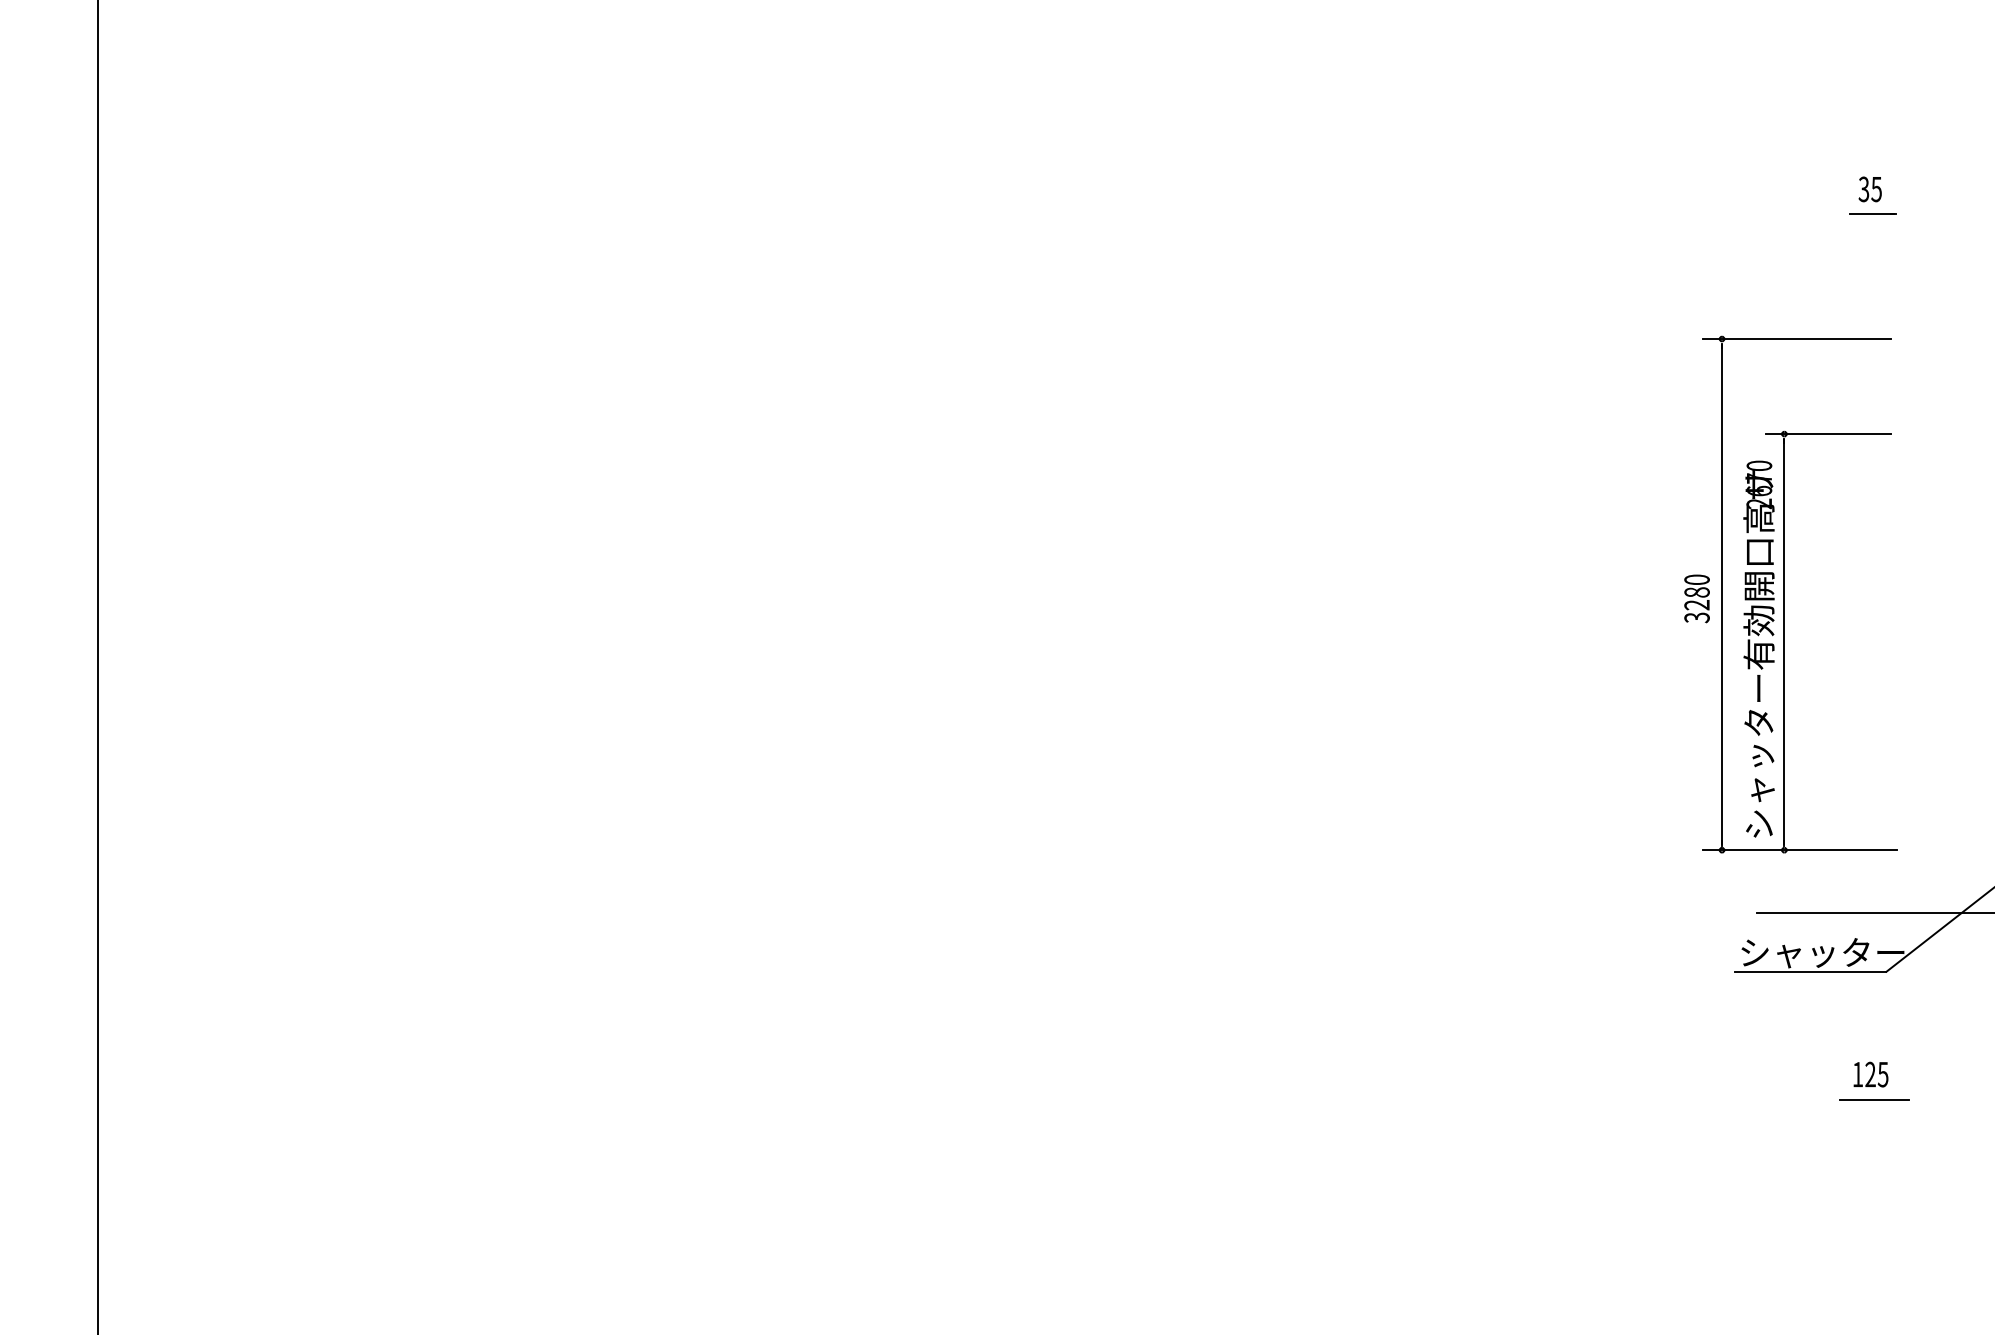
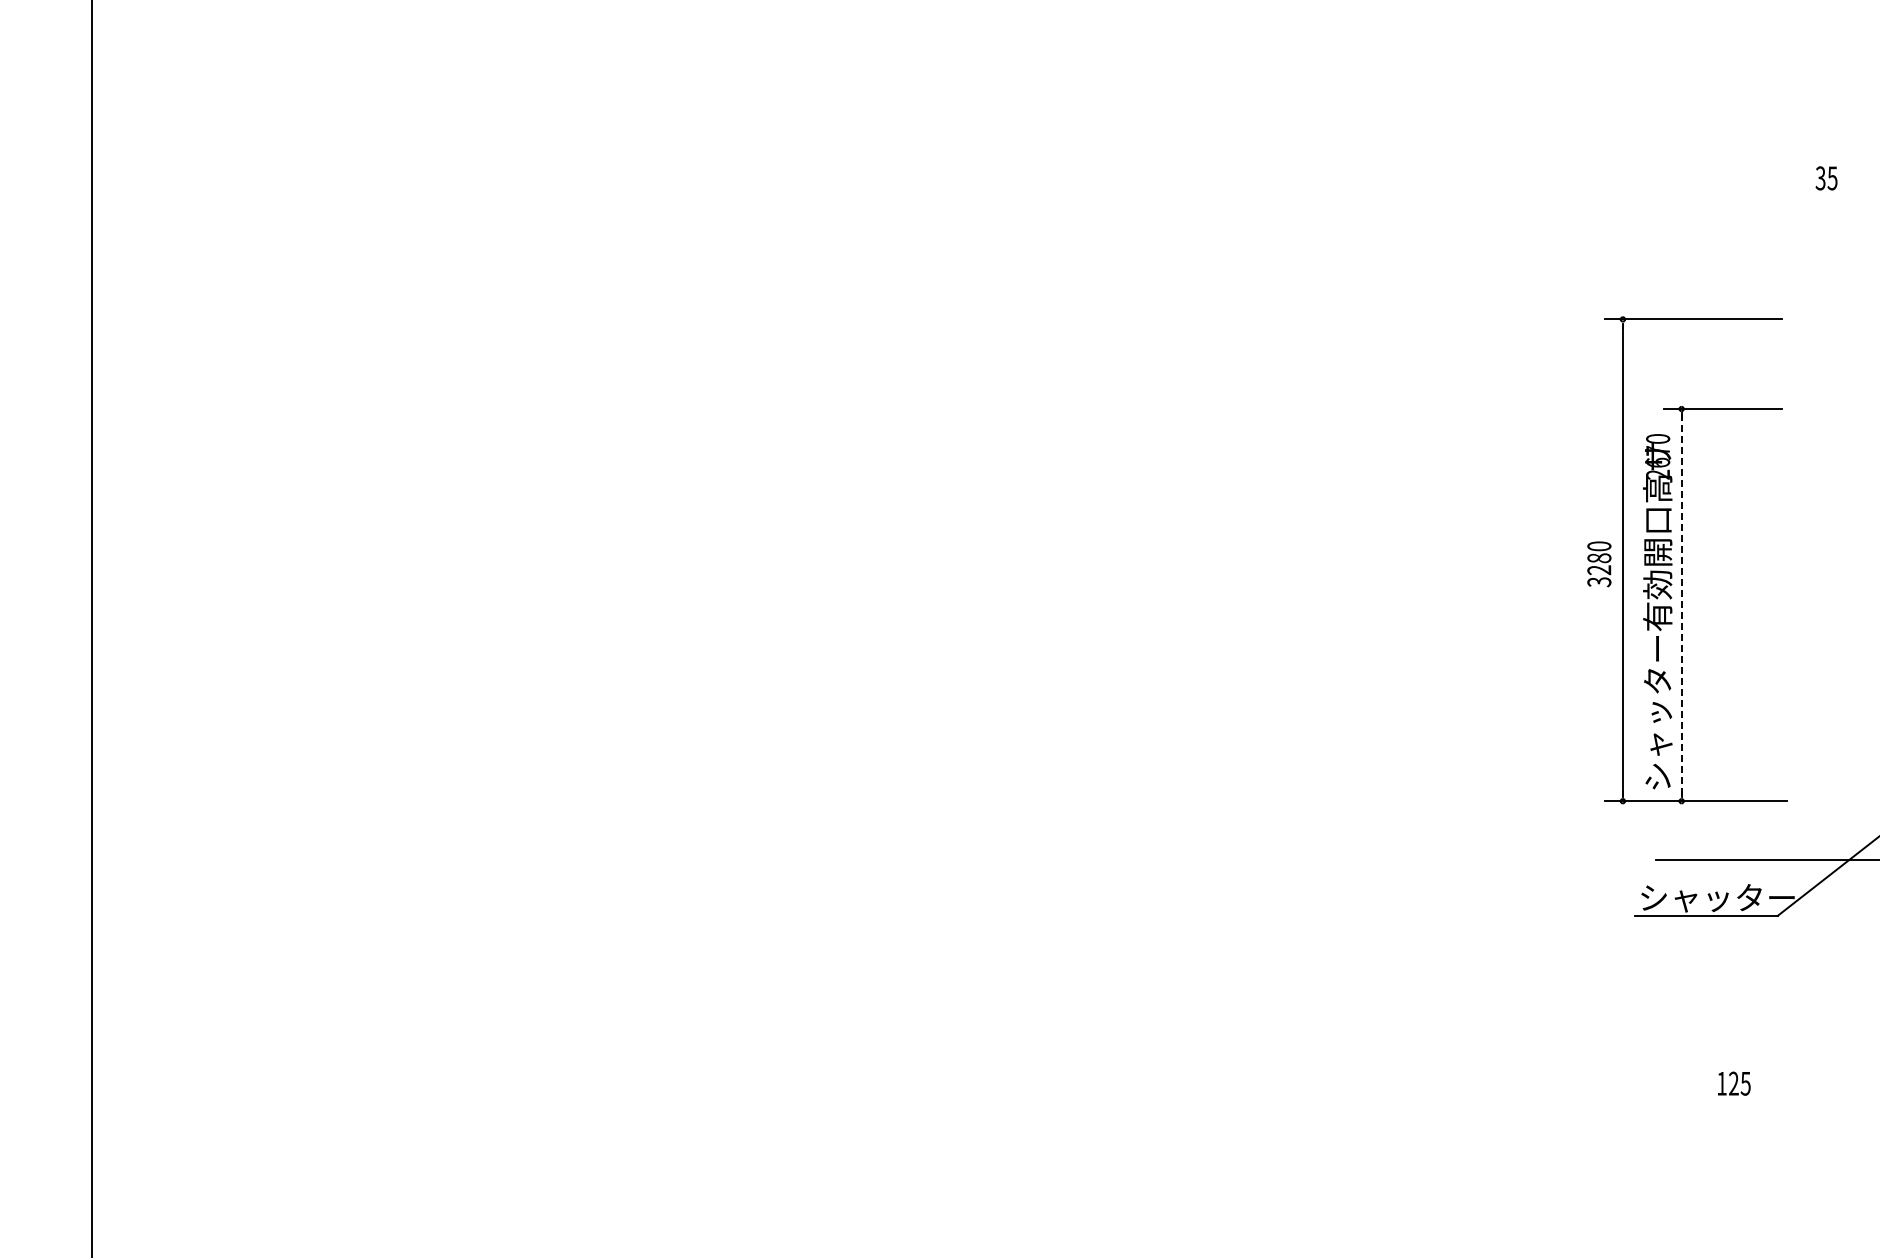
text: (1870, 189) -> (1826, 178), moved
line: (1872, 213) -> (1764, 201), removed
line: (1784, 641) -> (1681, 604), solid -> dashed
text: (1871, 1074) -> (1734, 1083), moved
line: (1874, 1099) -> (1766, 1036), removed

